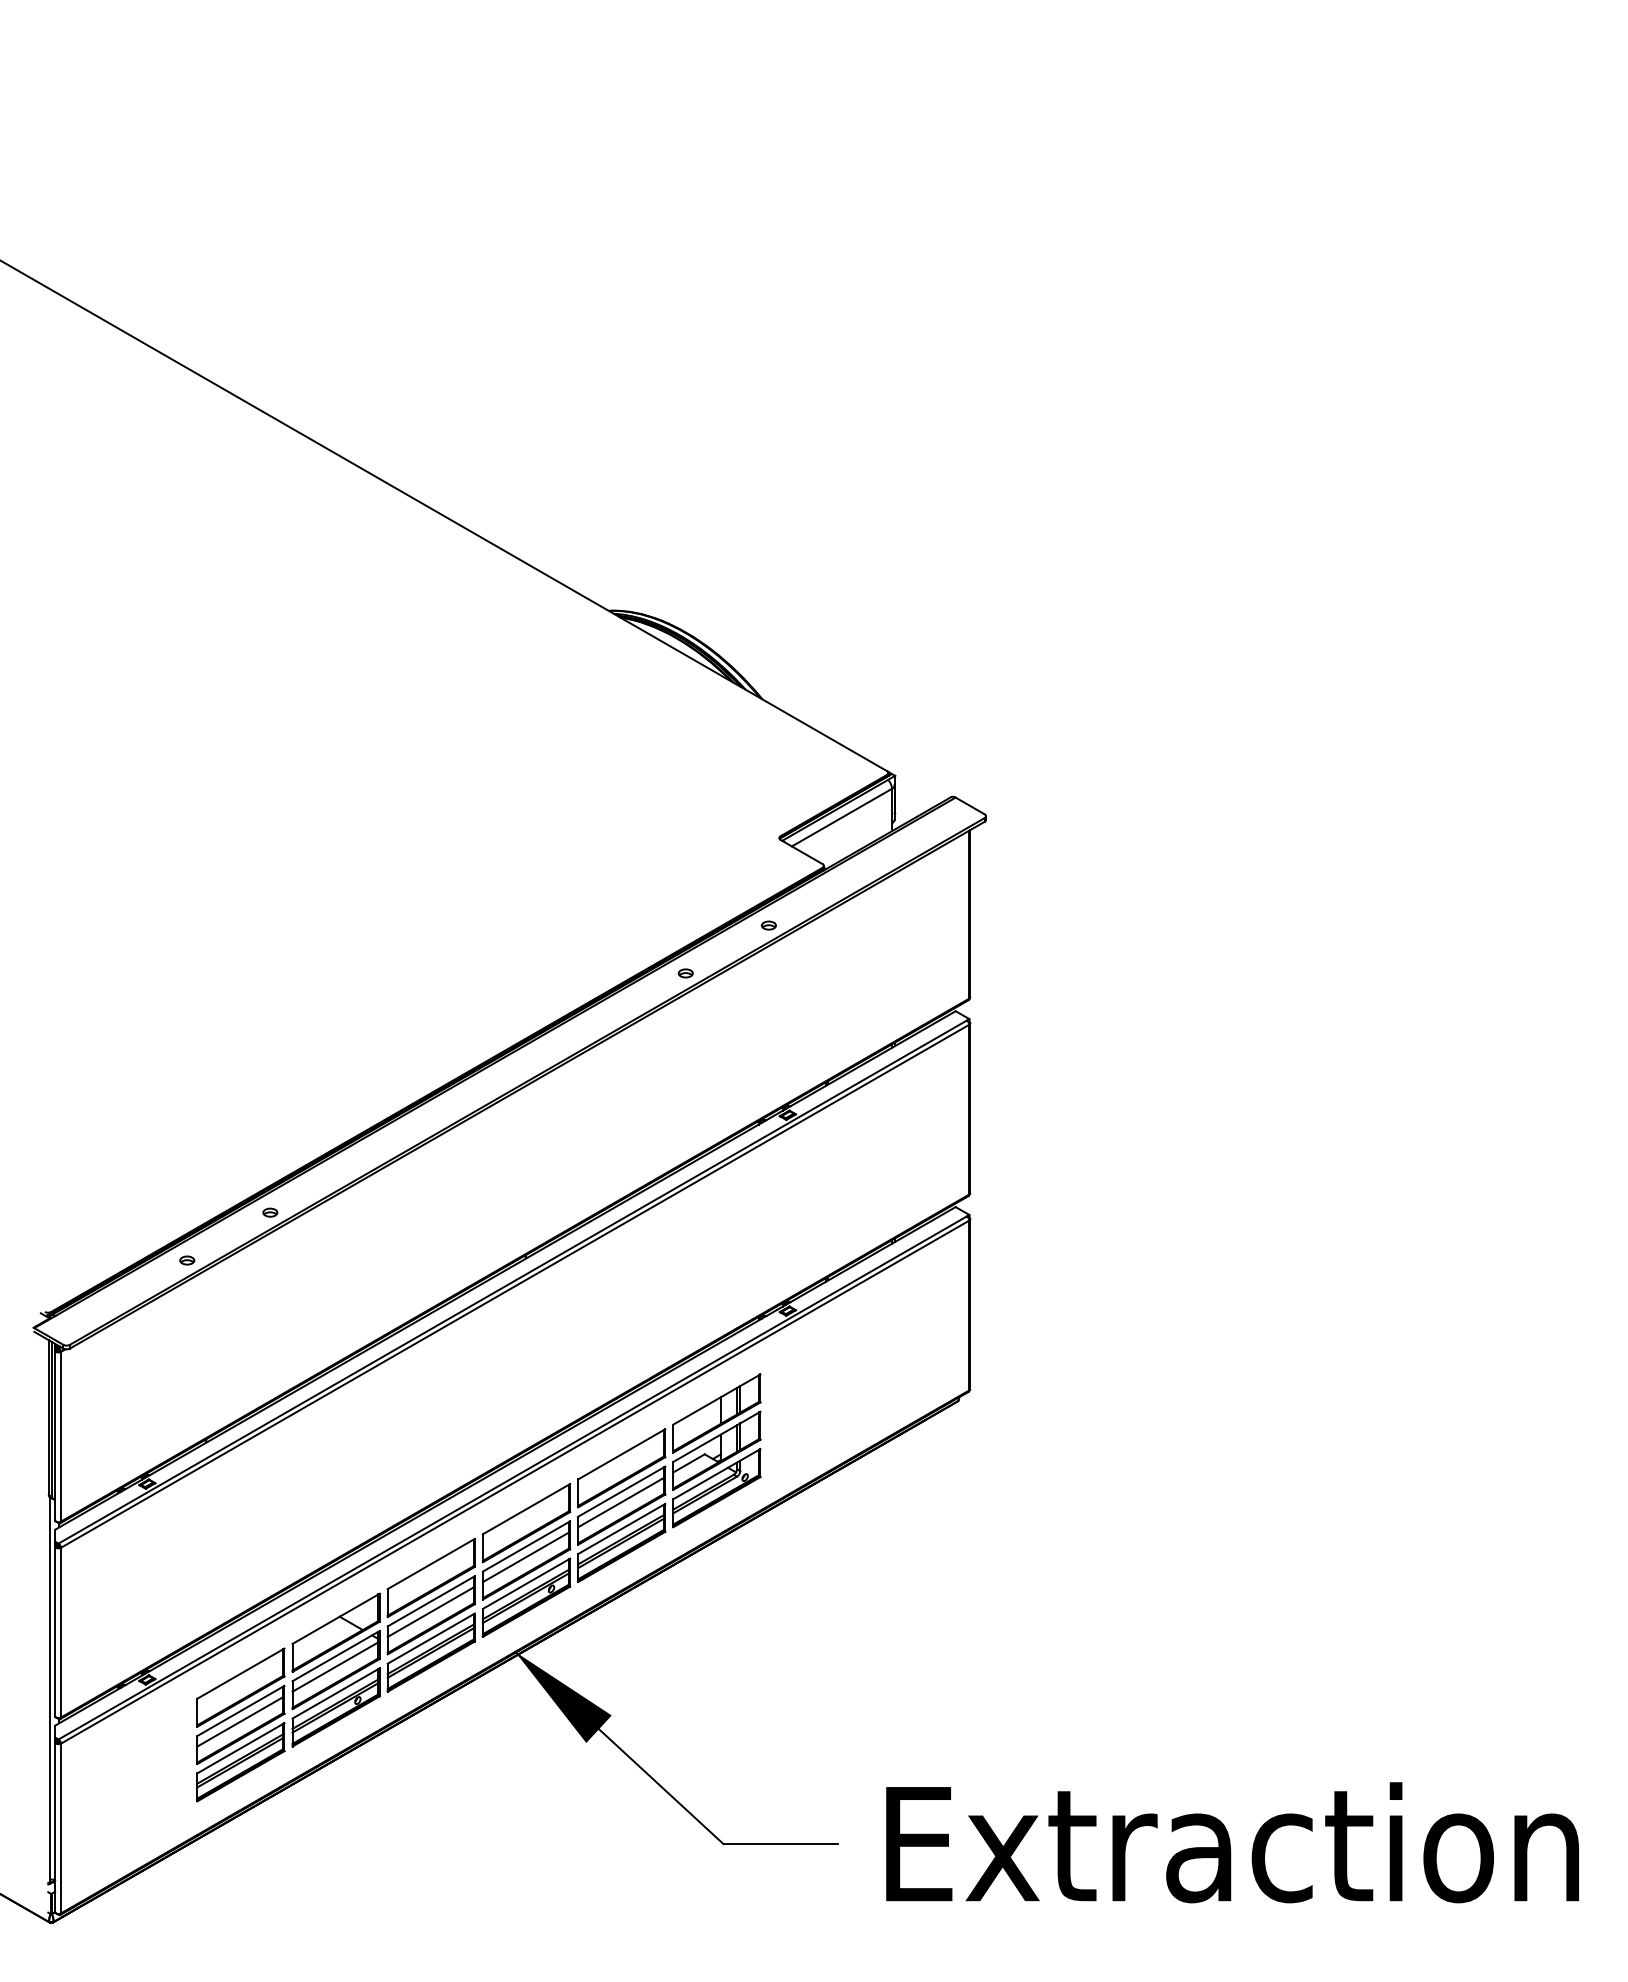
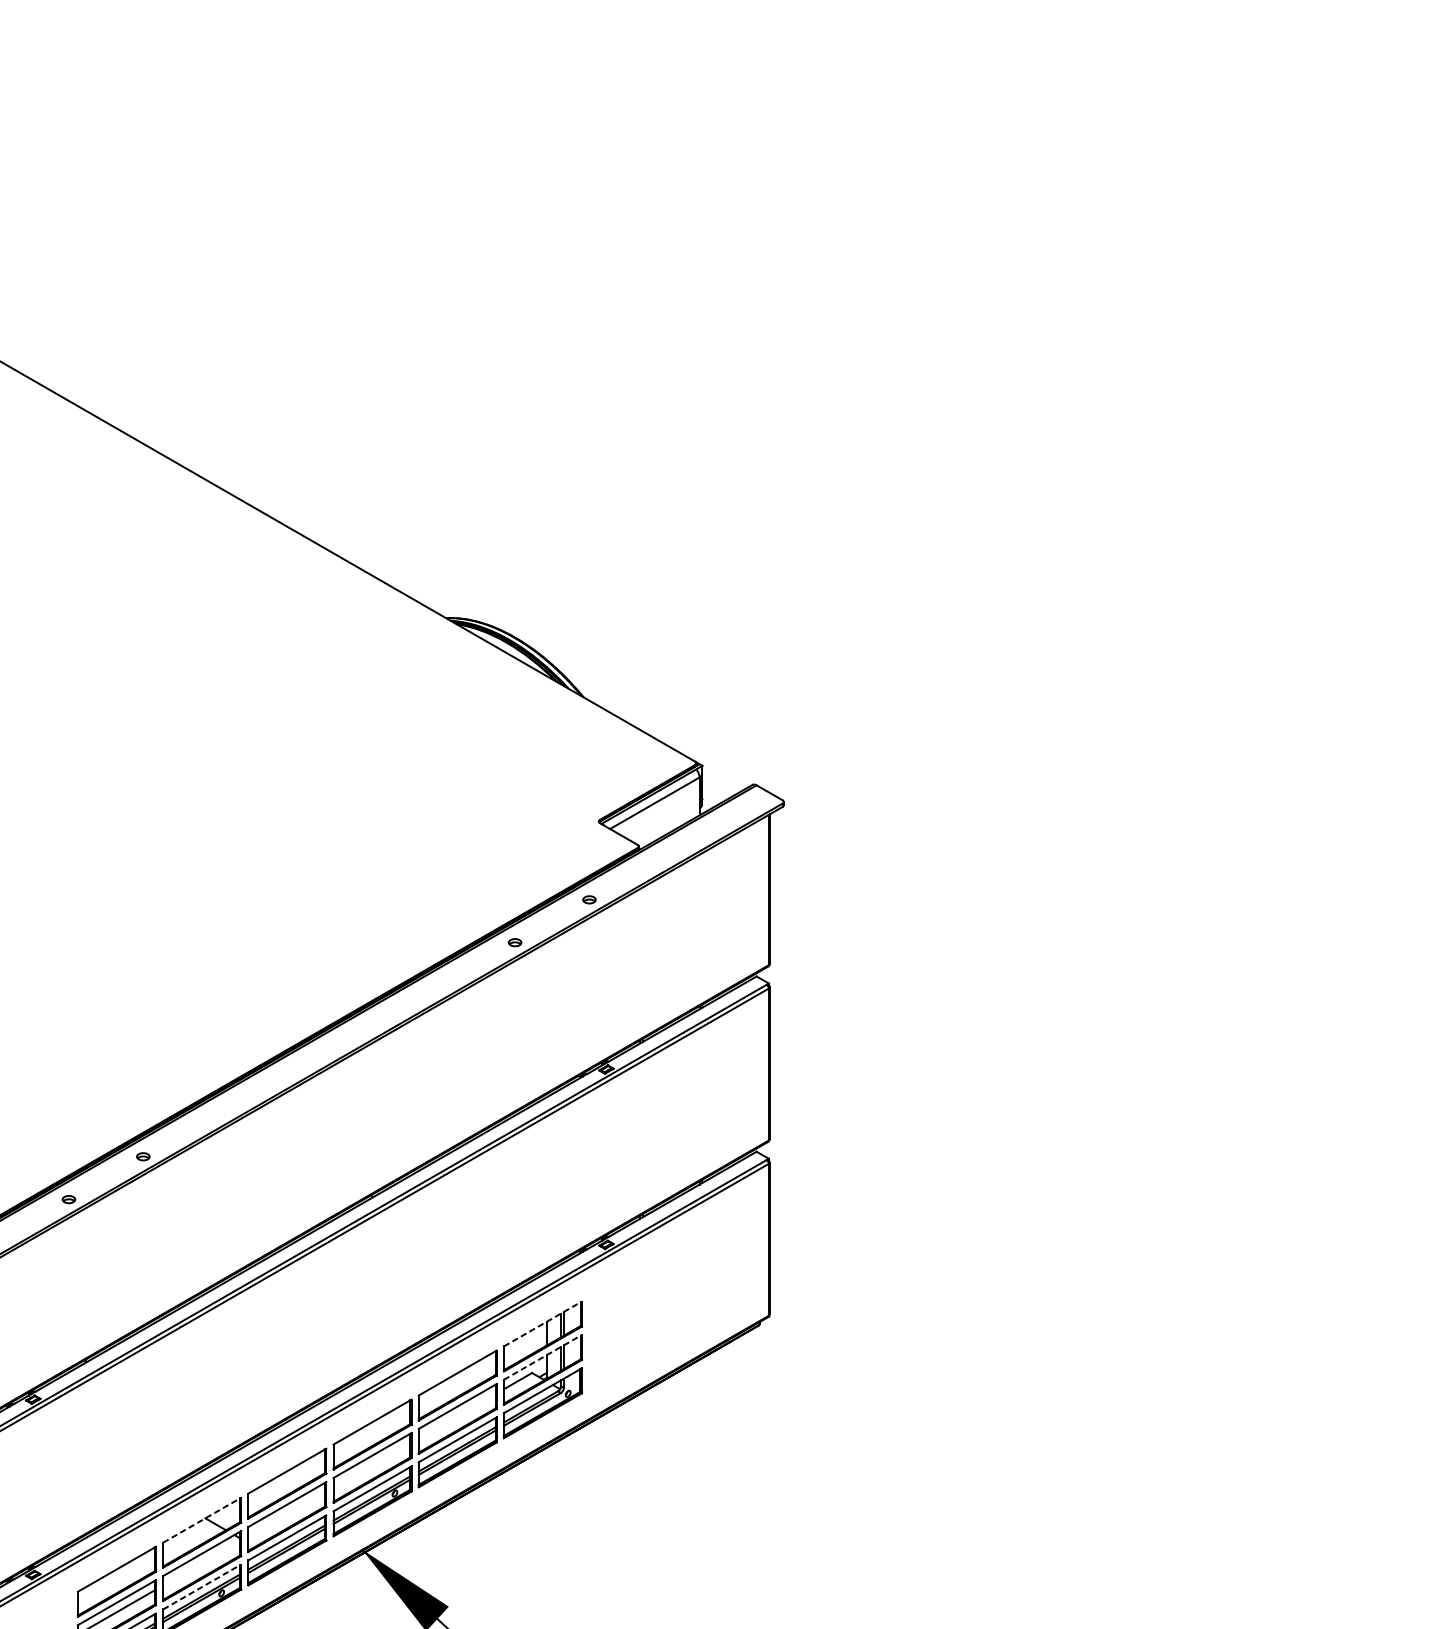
line: (717, 1399) -> (543, 1323), solid -> dashed
line: (717, 1436) -> (543, 1357), solid -> dashed
line: (621, 1502) -> (457, 1416), removed
line: (525, 1557) -> (371, 1465), removed
line: (430, 1611) -> (286, 1513), removed
line: (336, 1618) -> (202, 1519), solid -> dashed
line: (335, 1666) -> (201, 1562), removed
line: (336, 1693) -> (202, 1587), solid -> dashed

